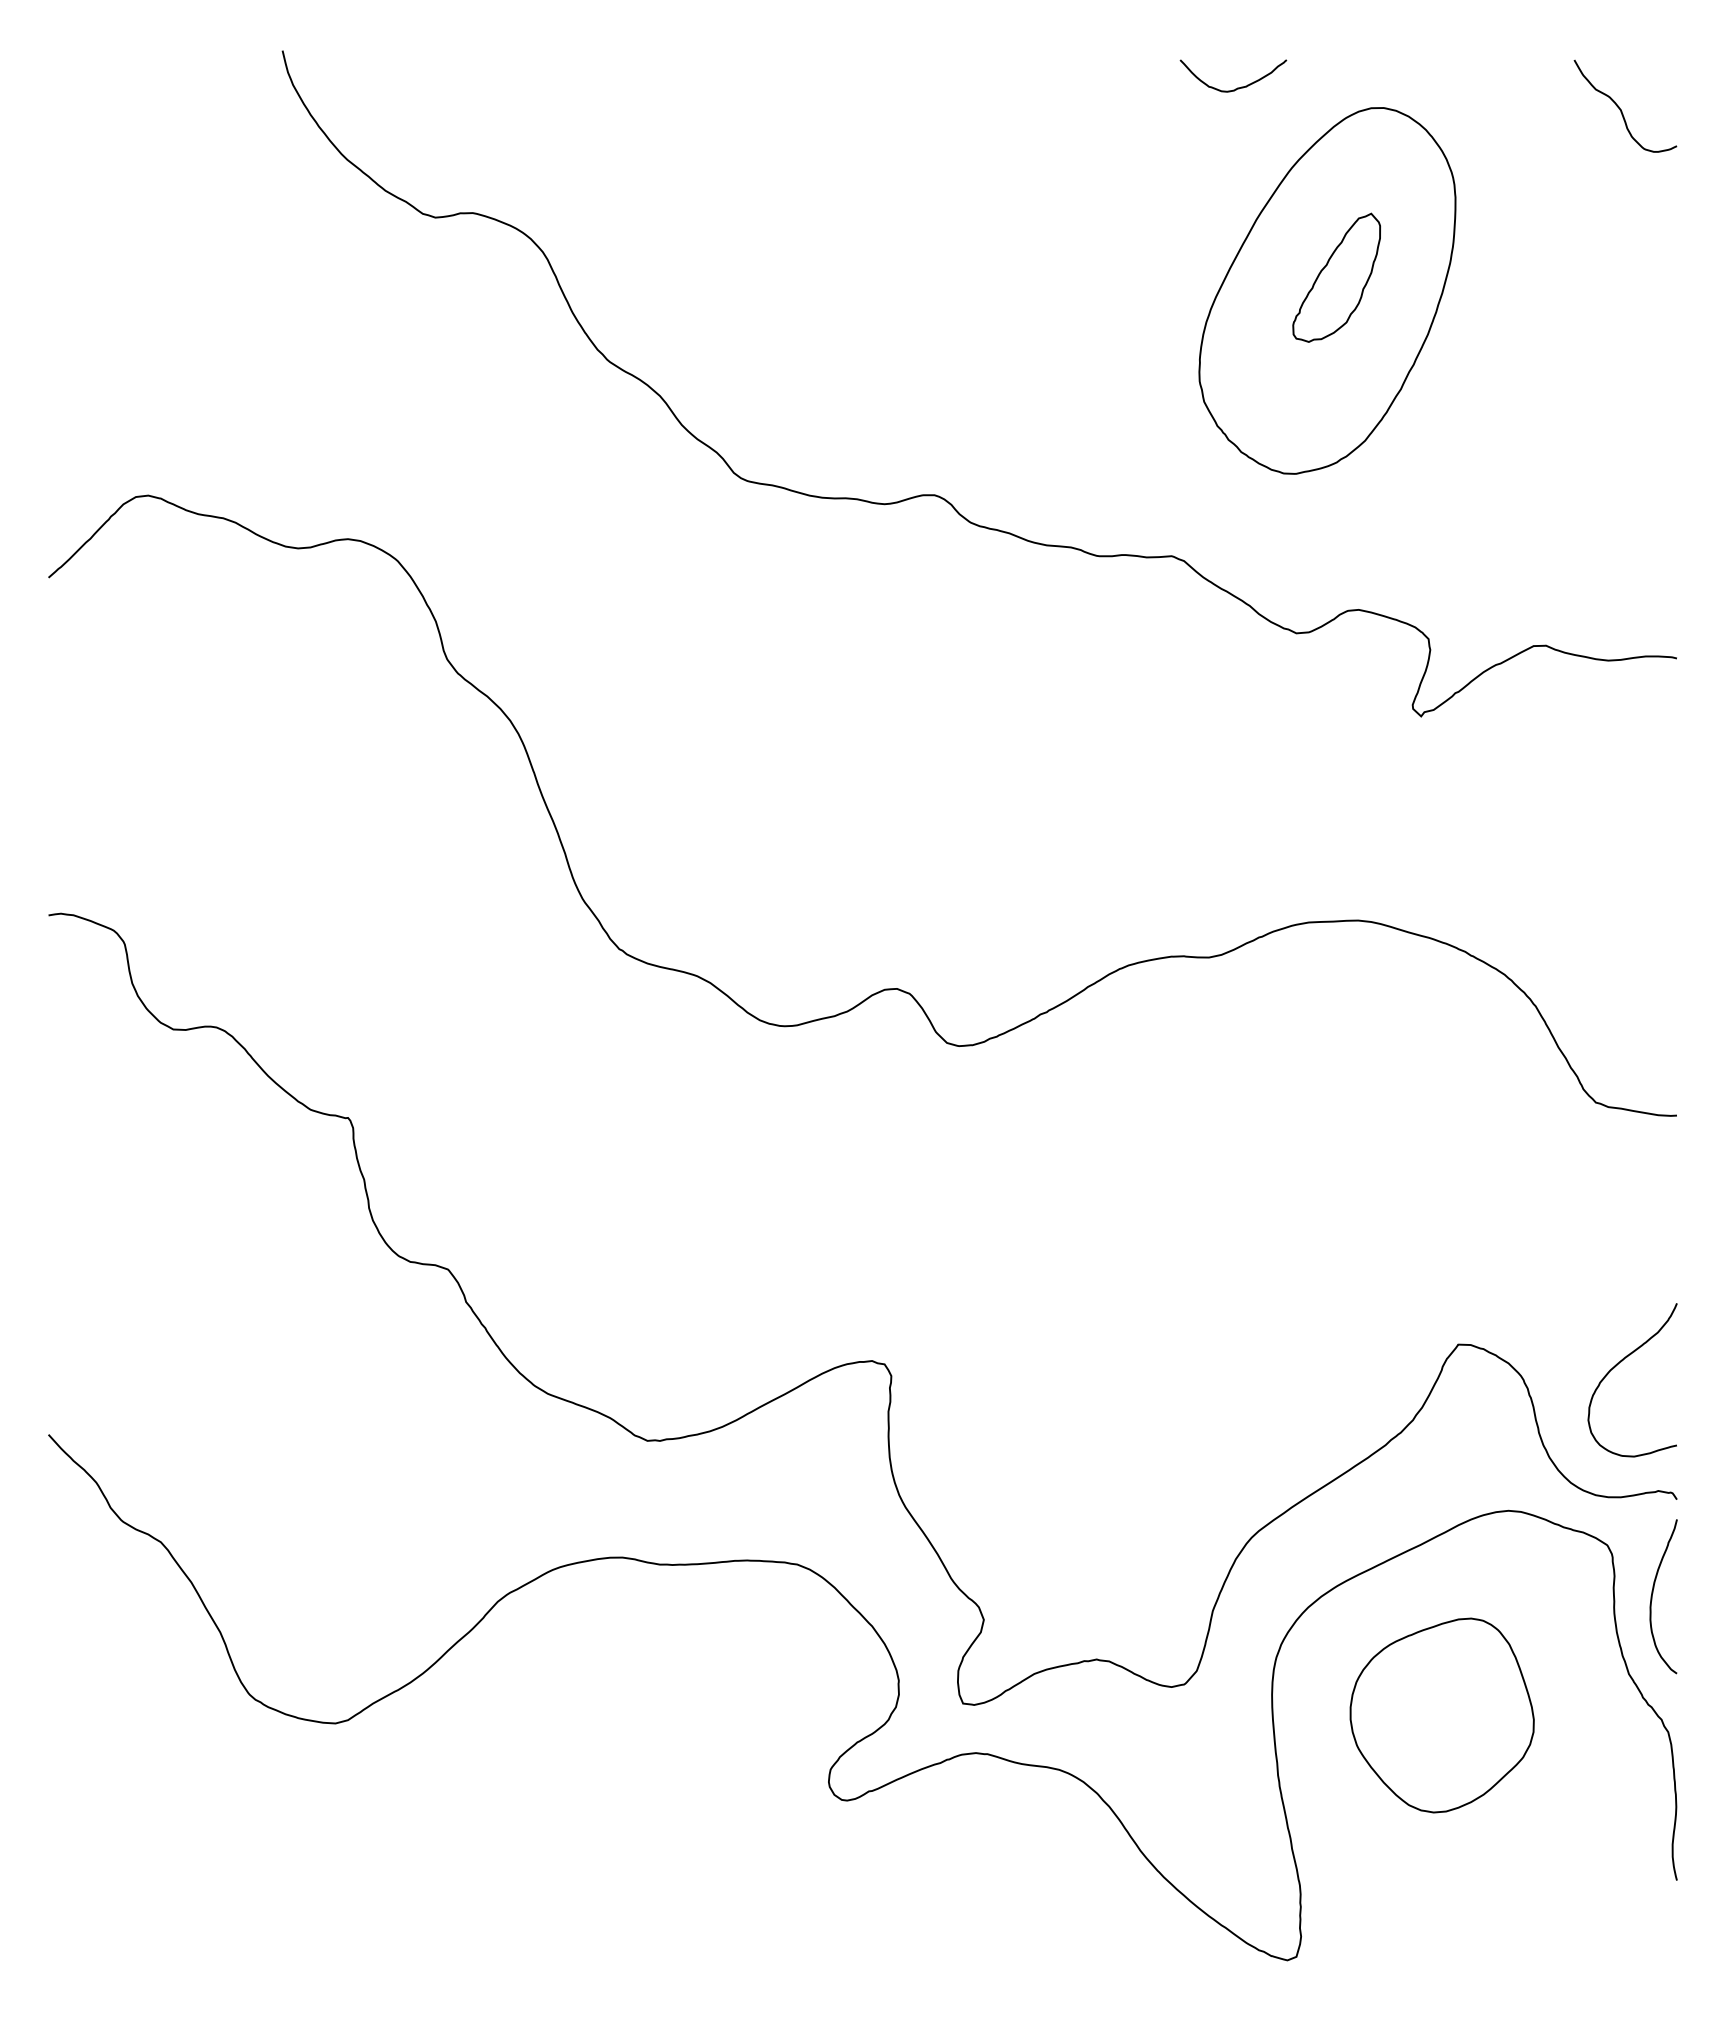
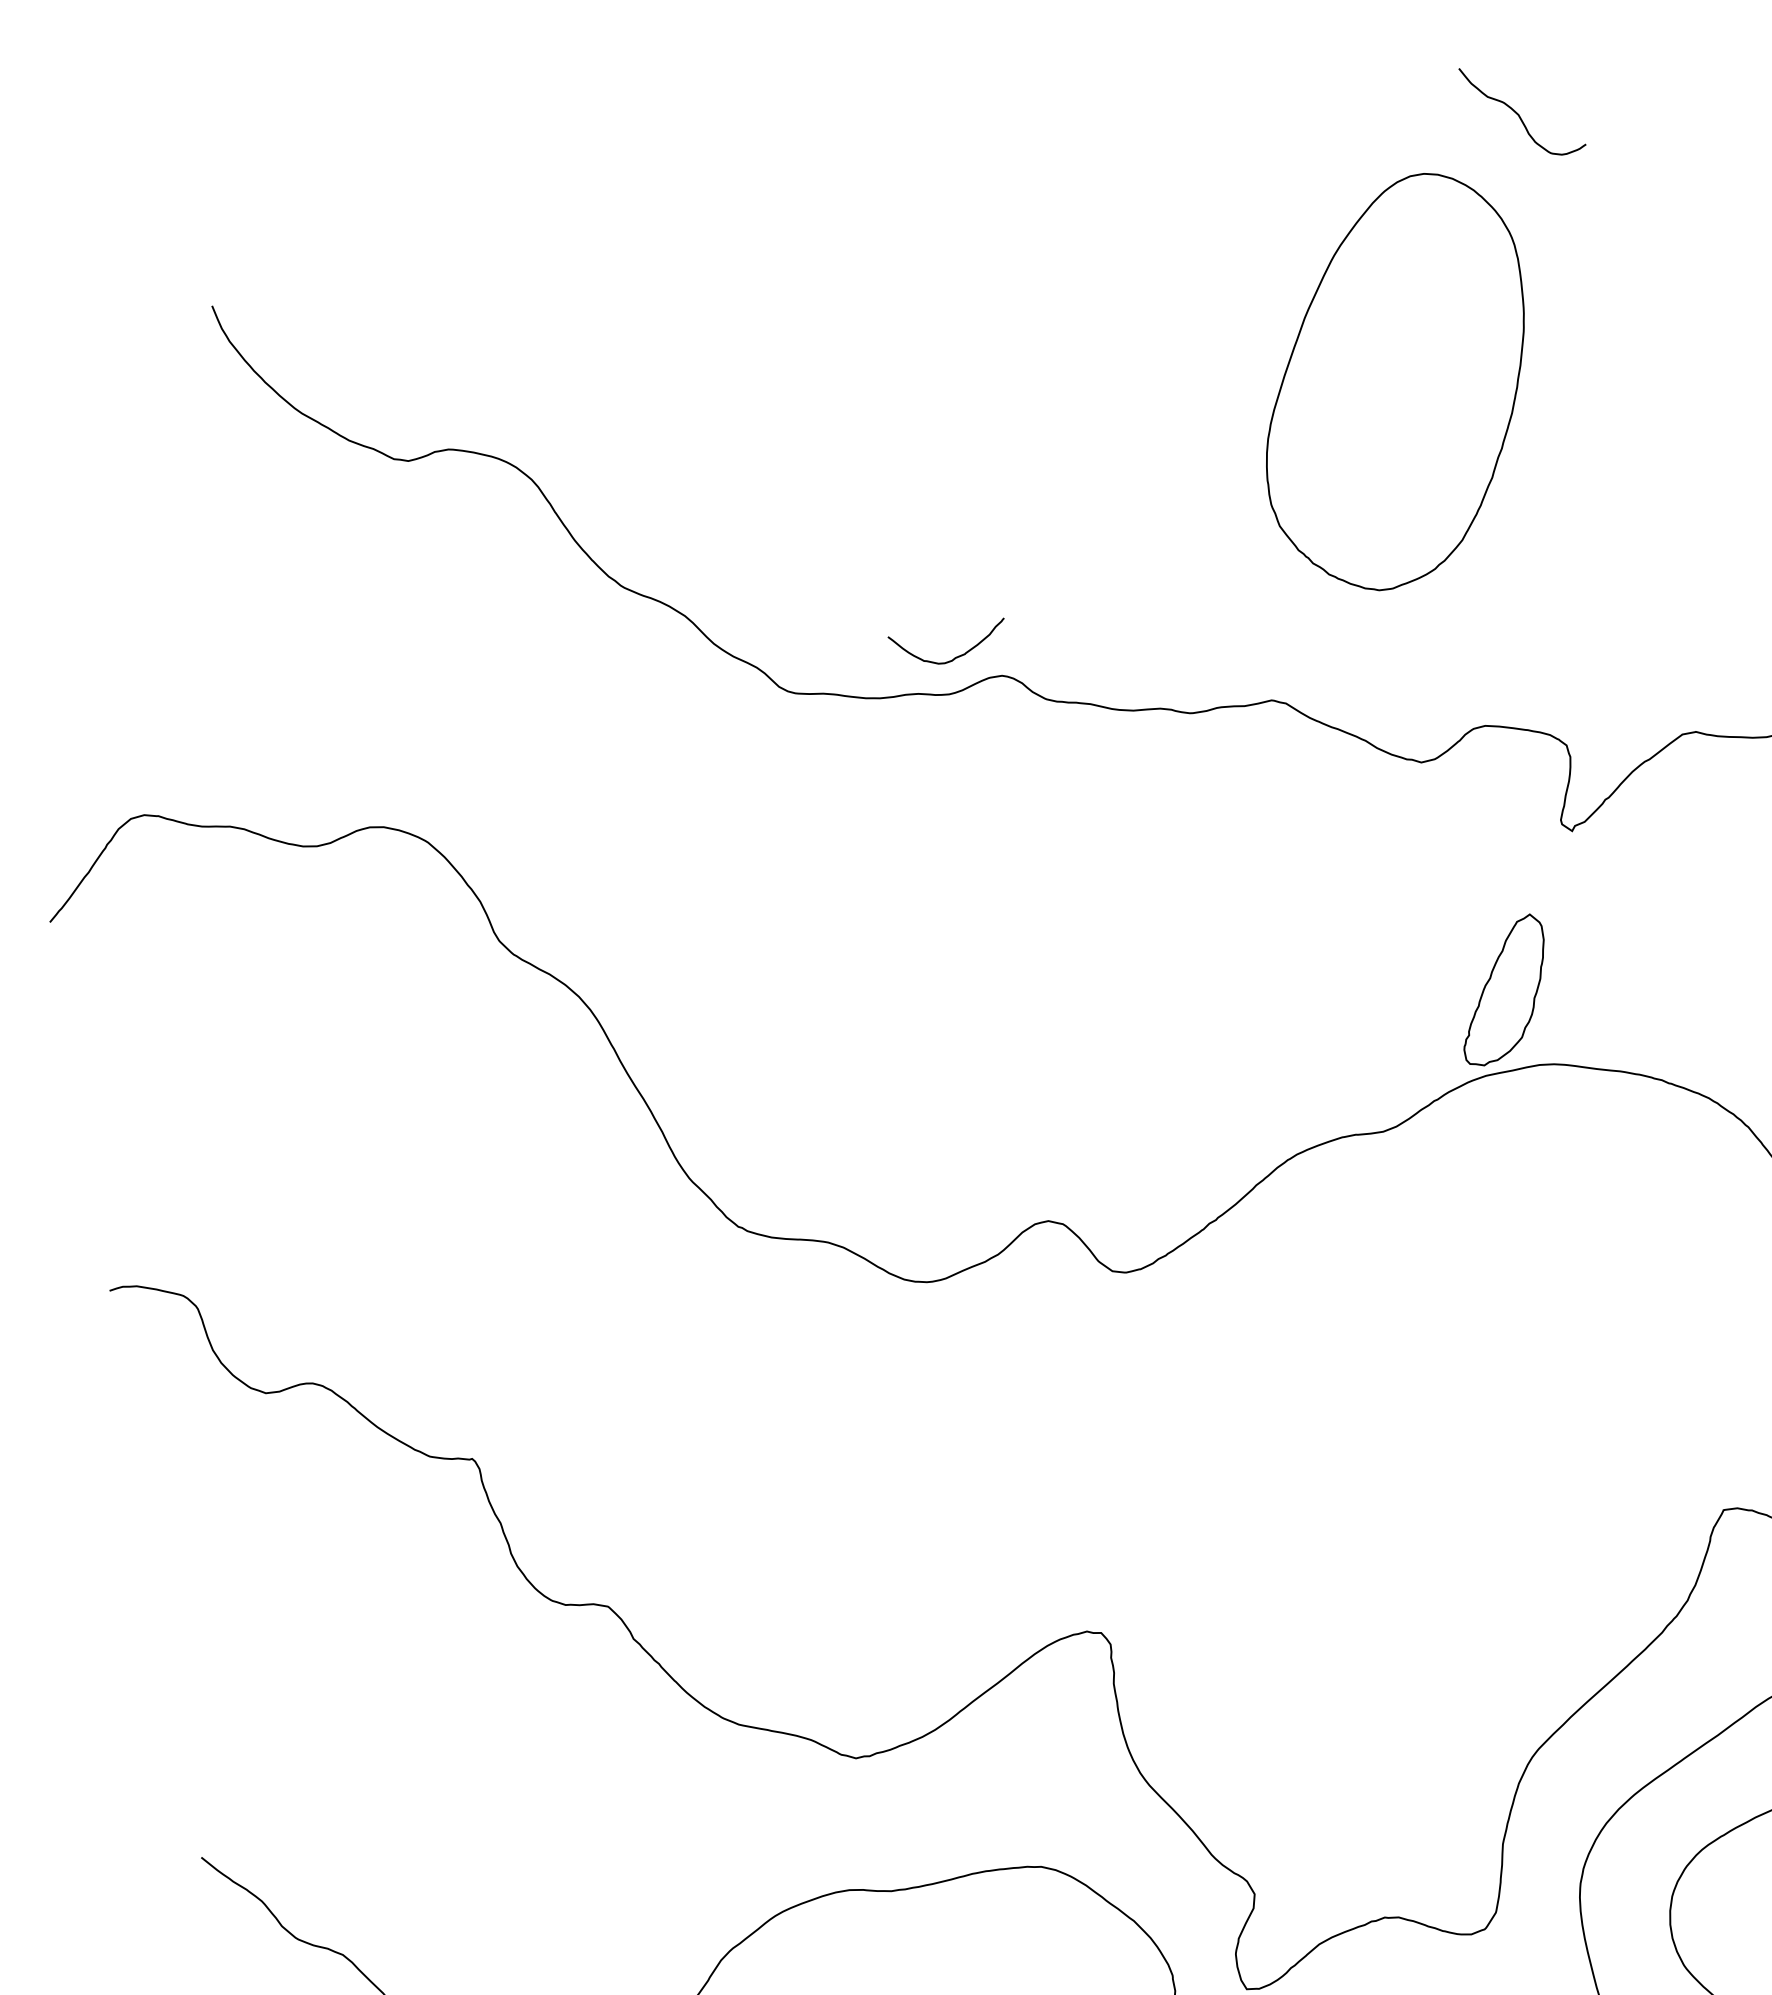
curve: (1237, 87) -> (955, 656), moved
curve: (1621, 109) -> (1519, 114), moved
part: (1336, 277) -> (1503, 990), moved

